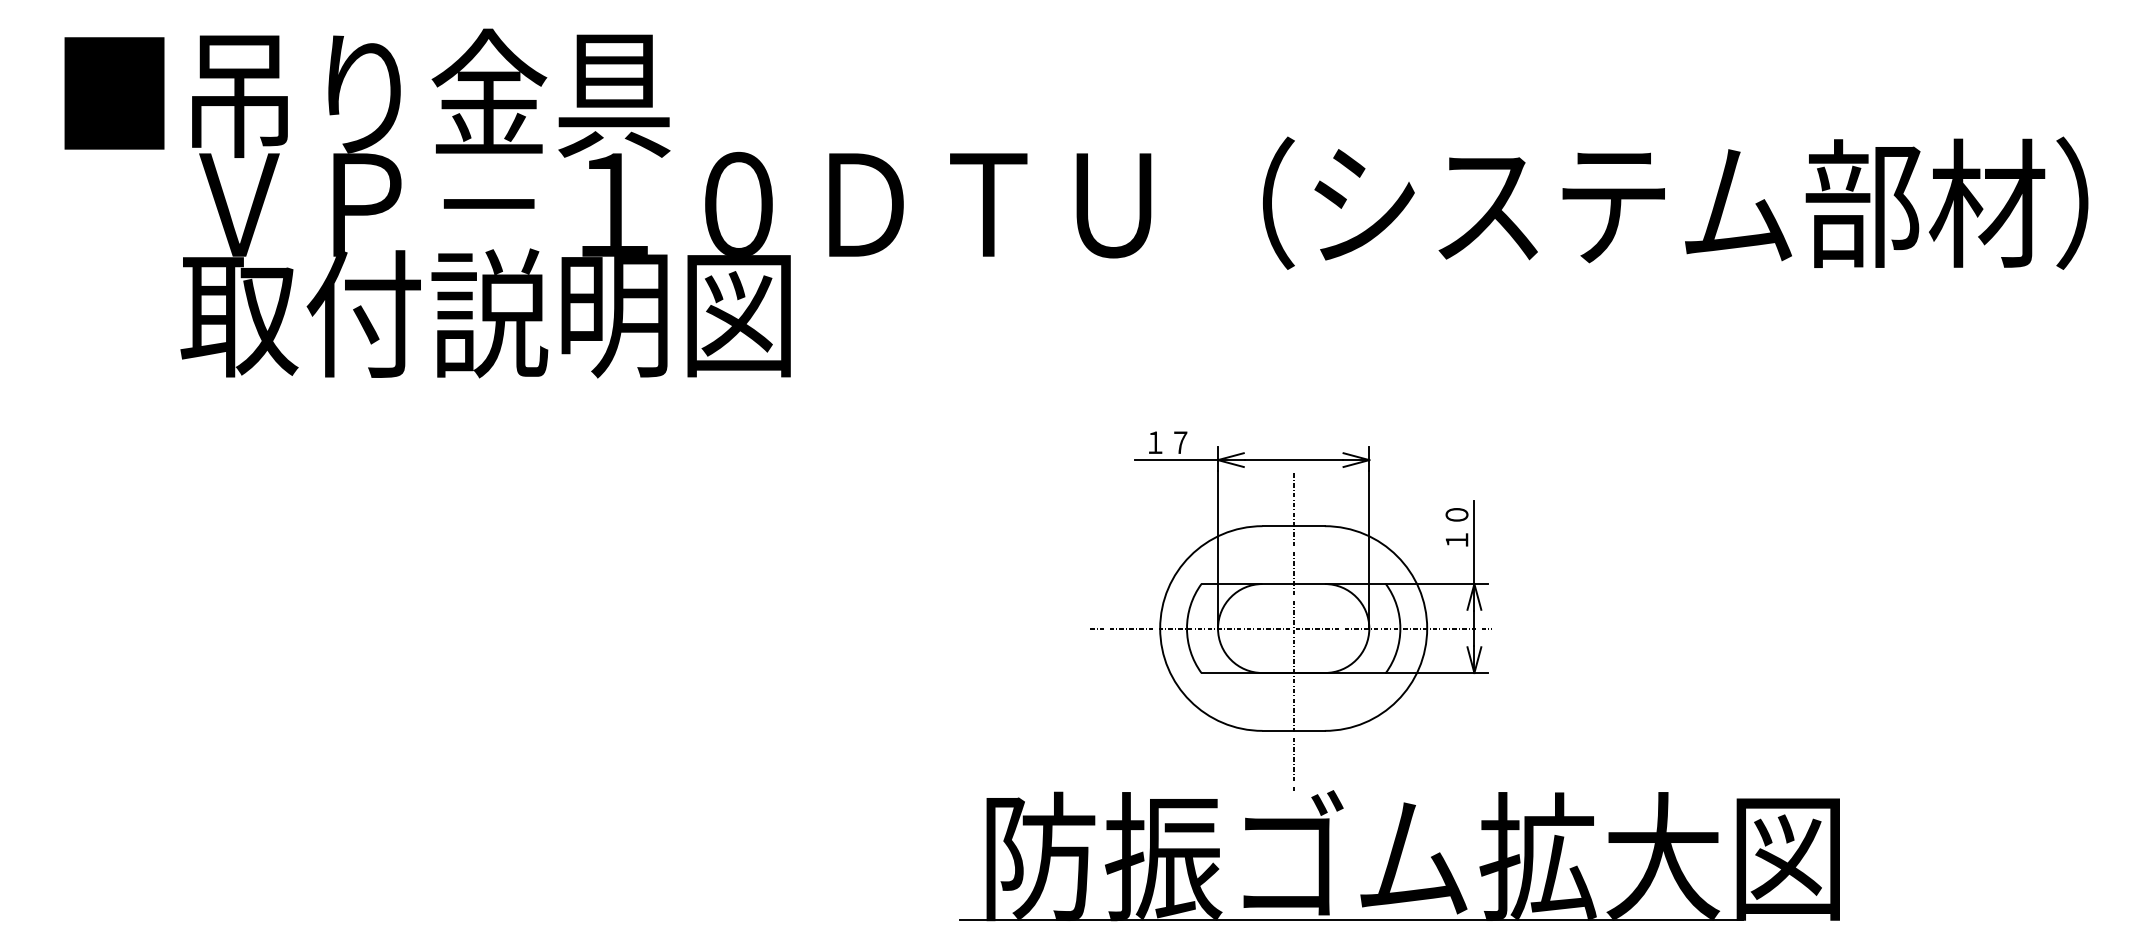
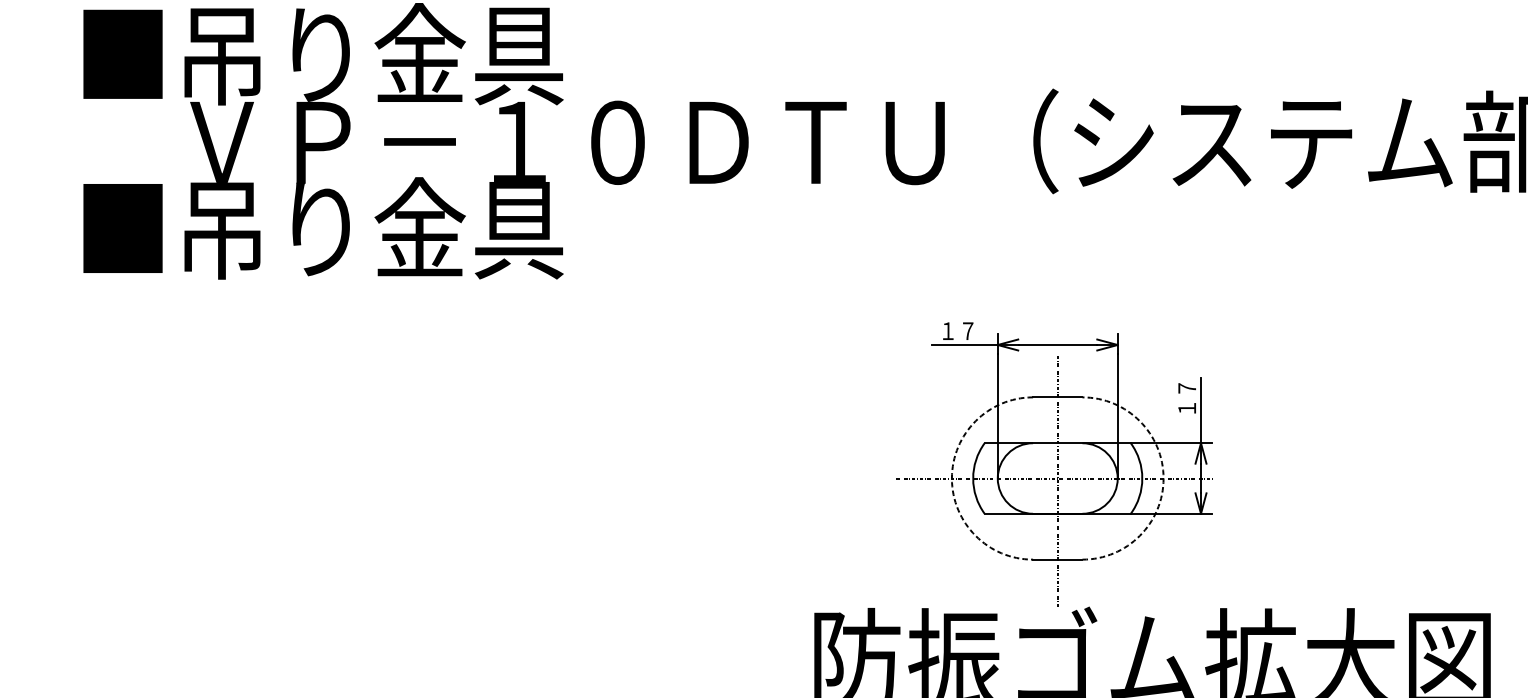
text: (427, 313) -> (371, 228), 取付説明図 -> ■吊り金具
text: (1456, 514) -> (1186, 388), １０ -> １７
arc: (1160, 628) -> (952, 478), solid -> dashed
arc: (1427, 628) -> (1163, 478), solid -> dashed

